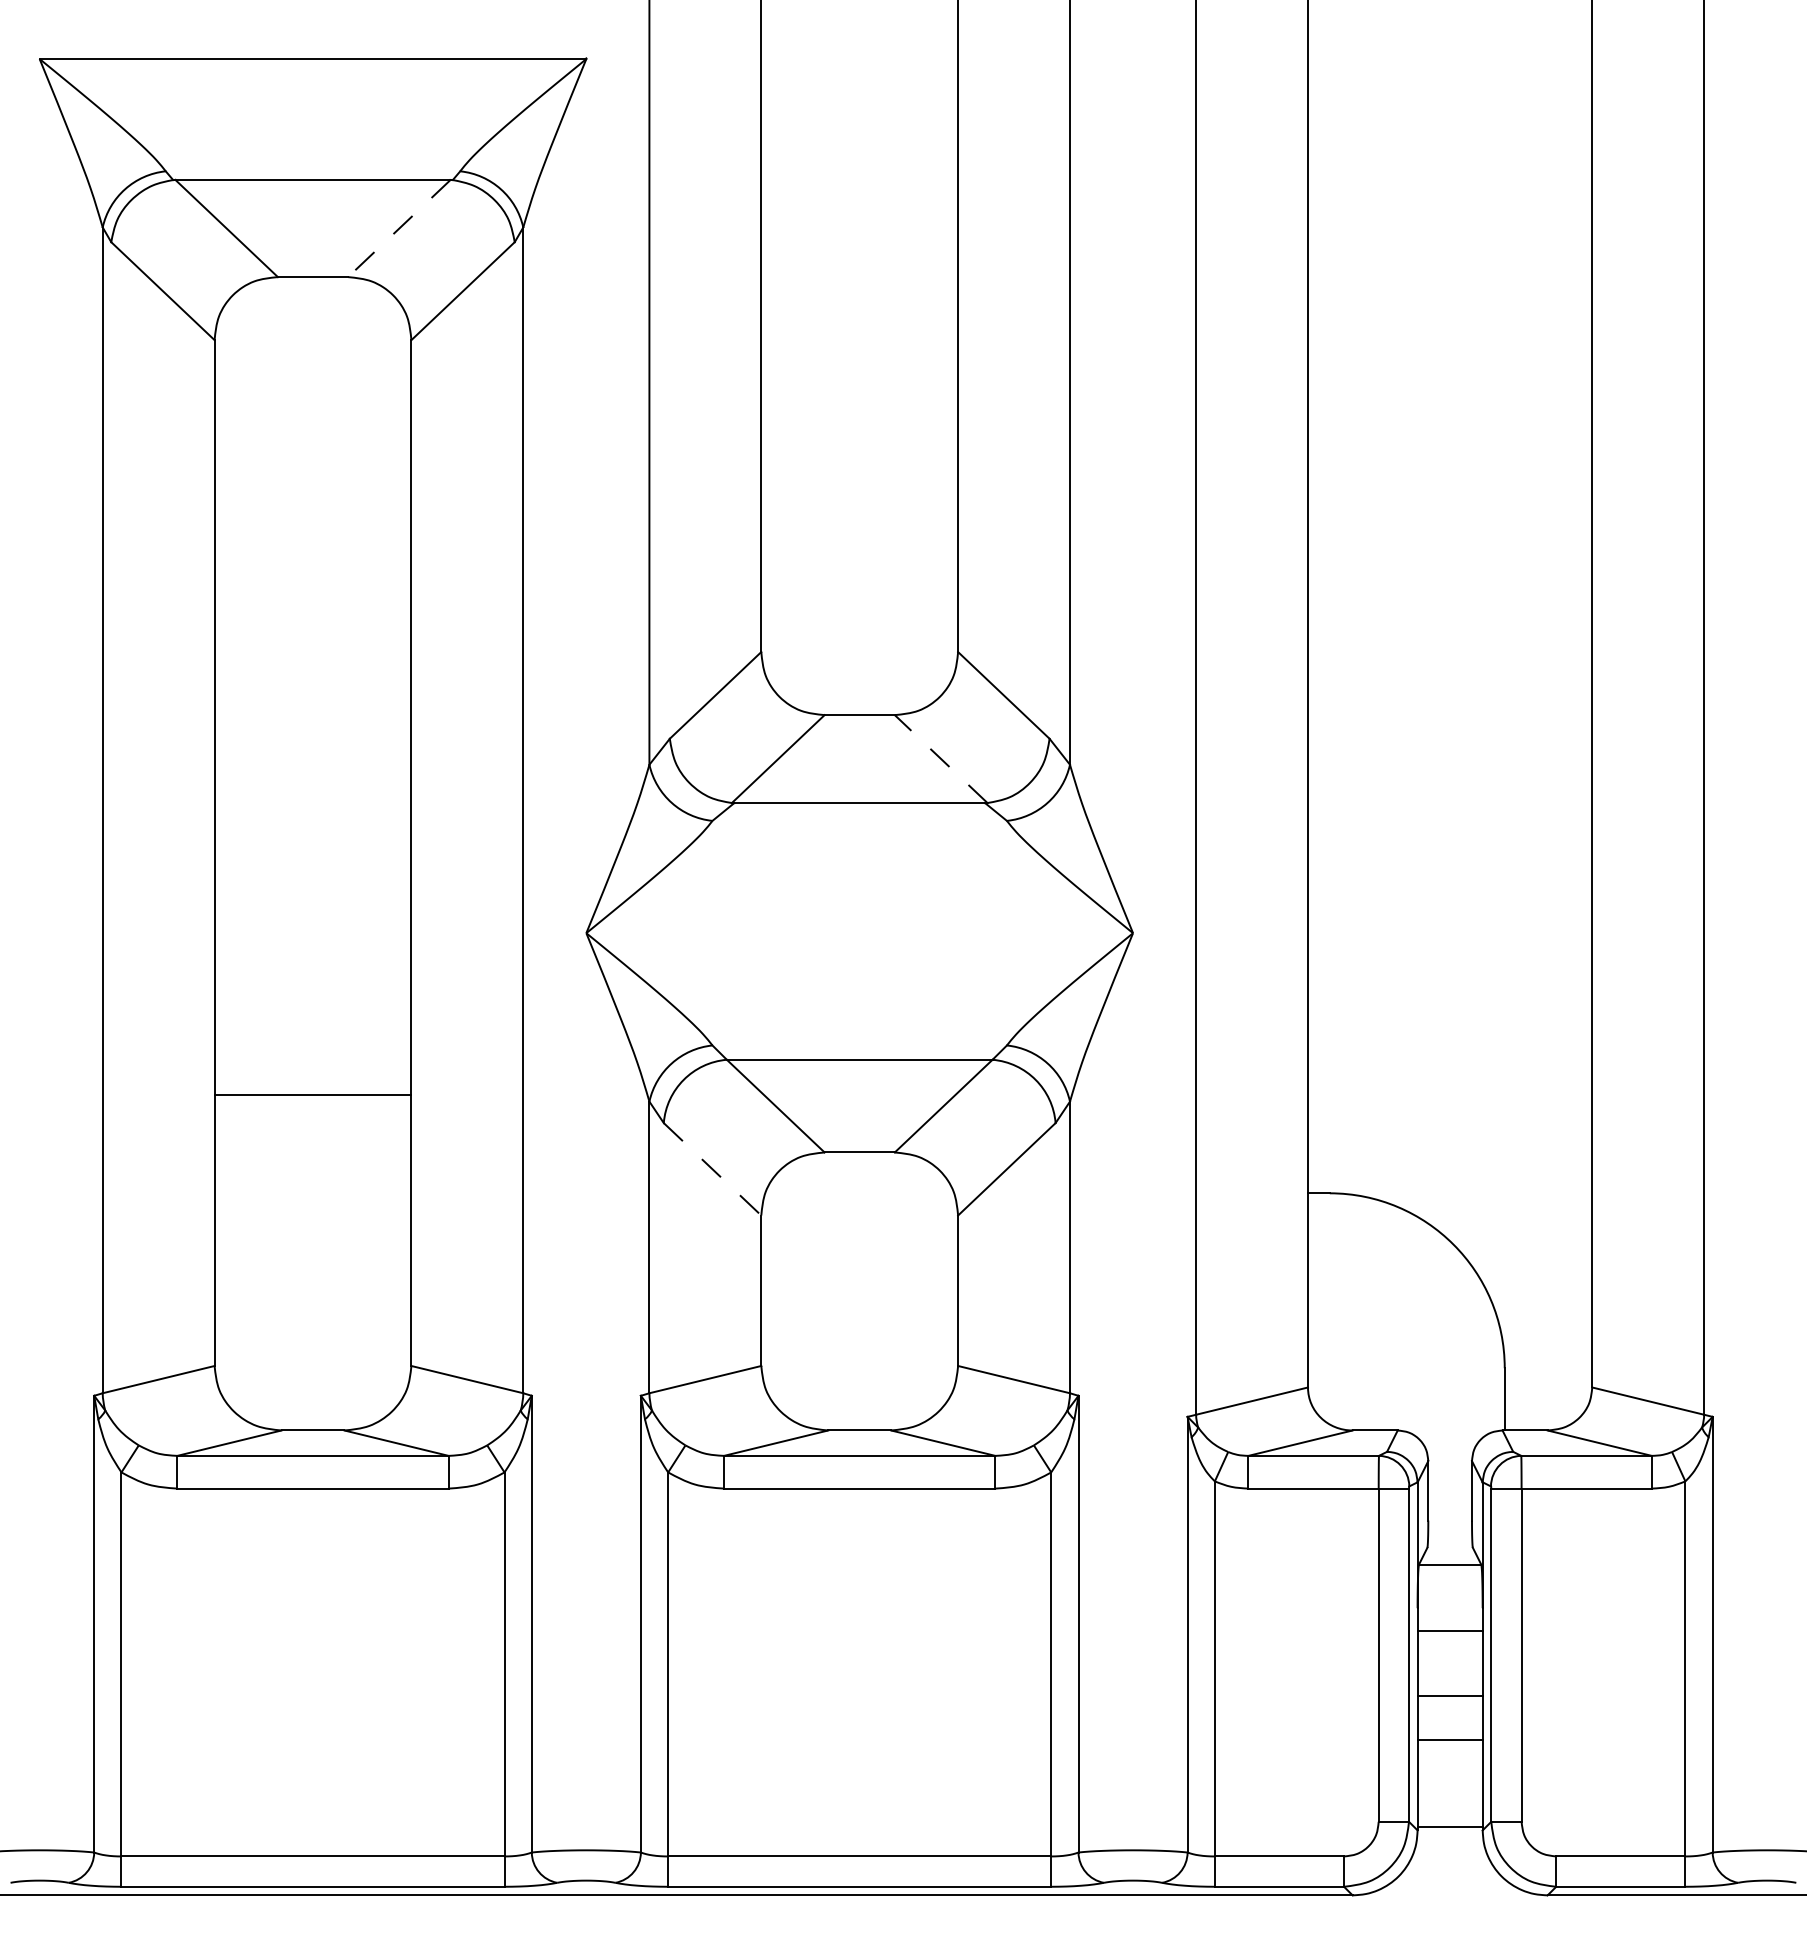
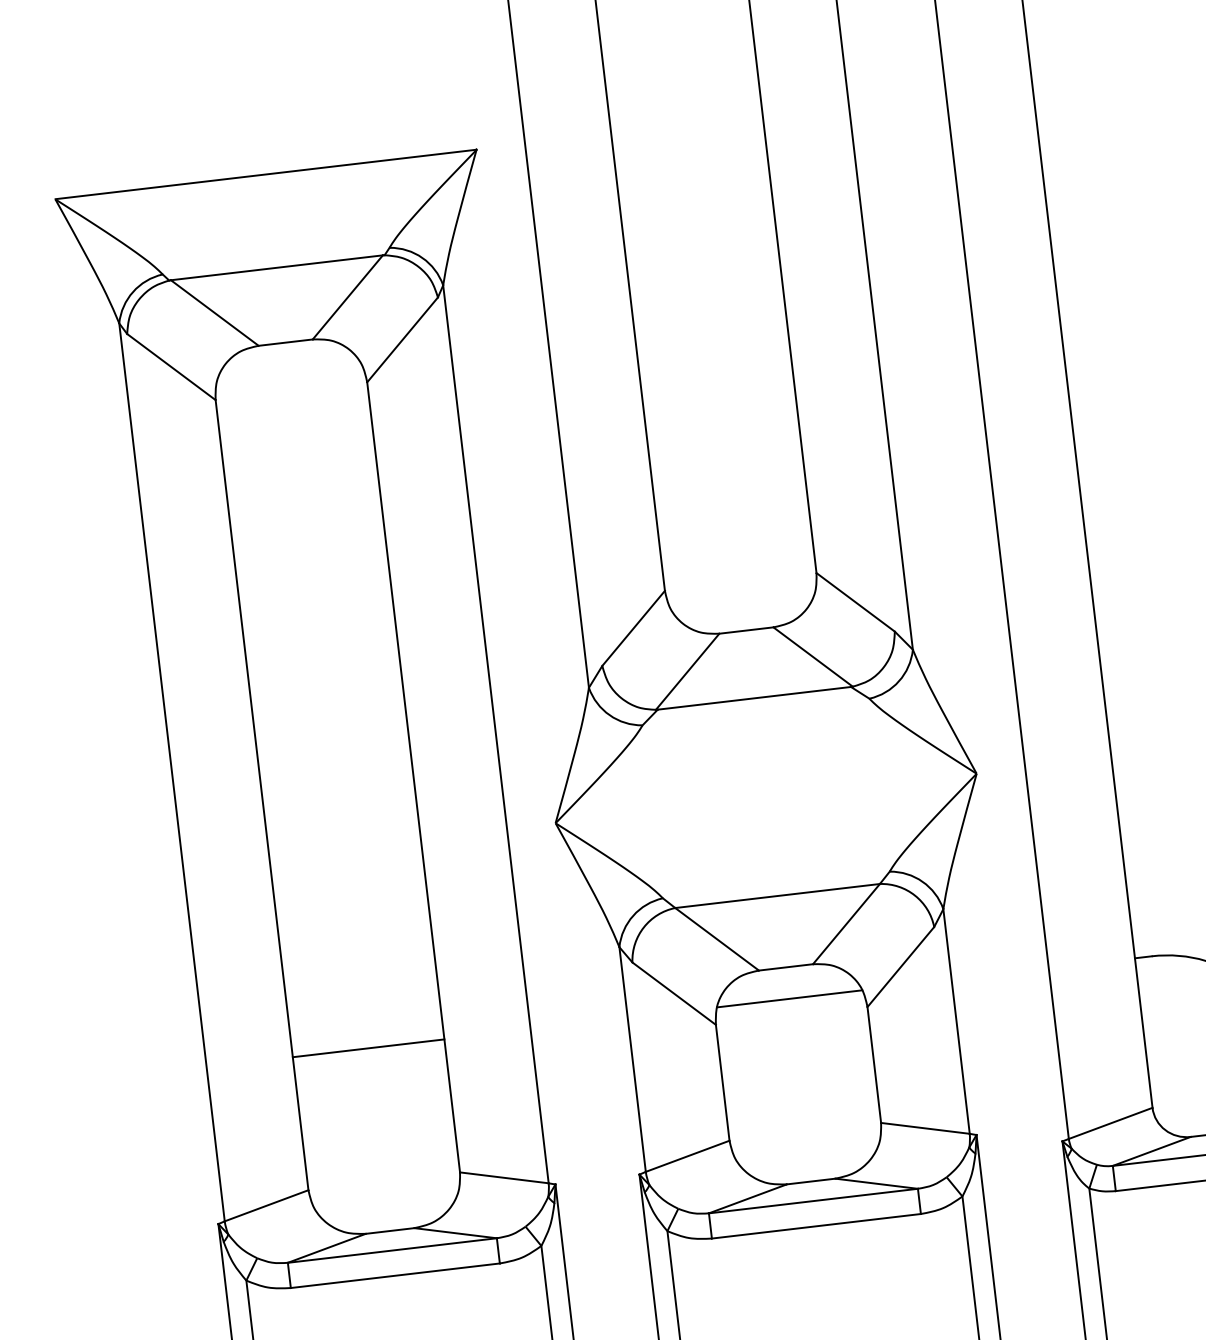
line: (399, 228) -> (347, 297), dashed -> solid
line: (941, 759) -> (813, 657), dashed -> solid
line: (312, 1095) -> (368, 1048), moved
line: (712, 1169) -> (674, 993), dashed -> solid
line: (859, 1193) -> (789, 999), added

